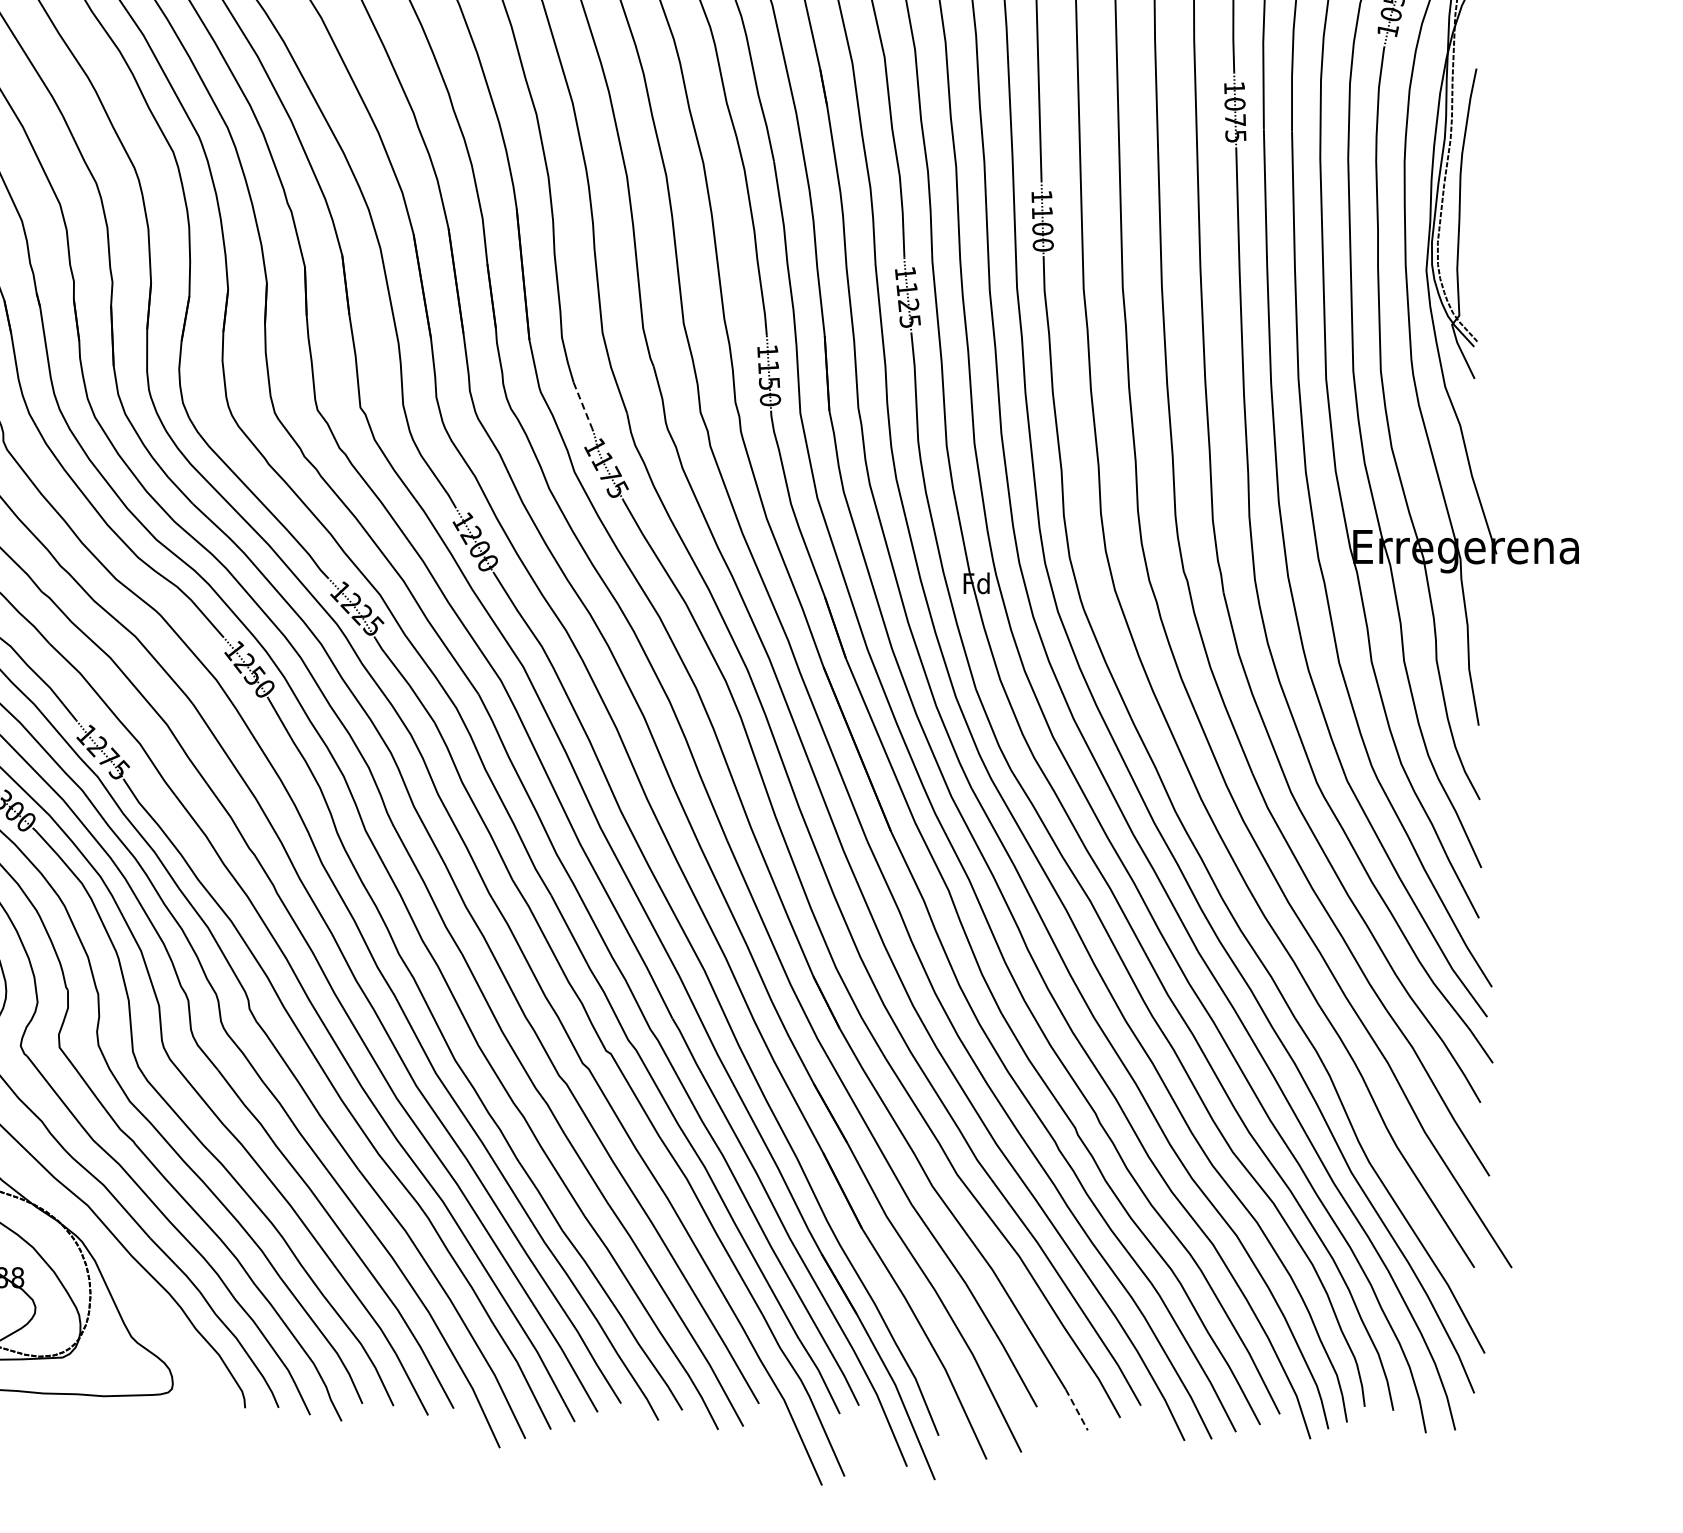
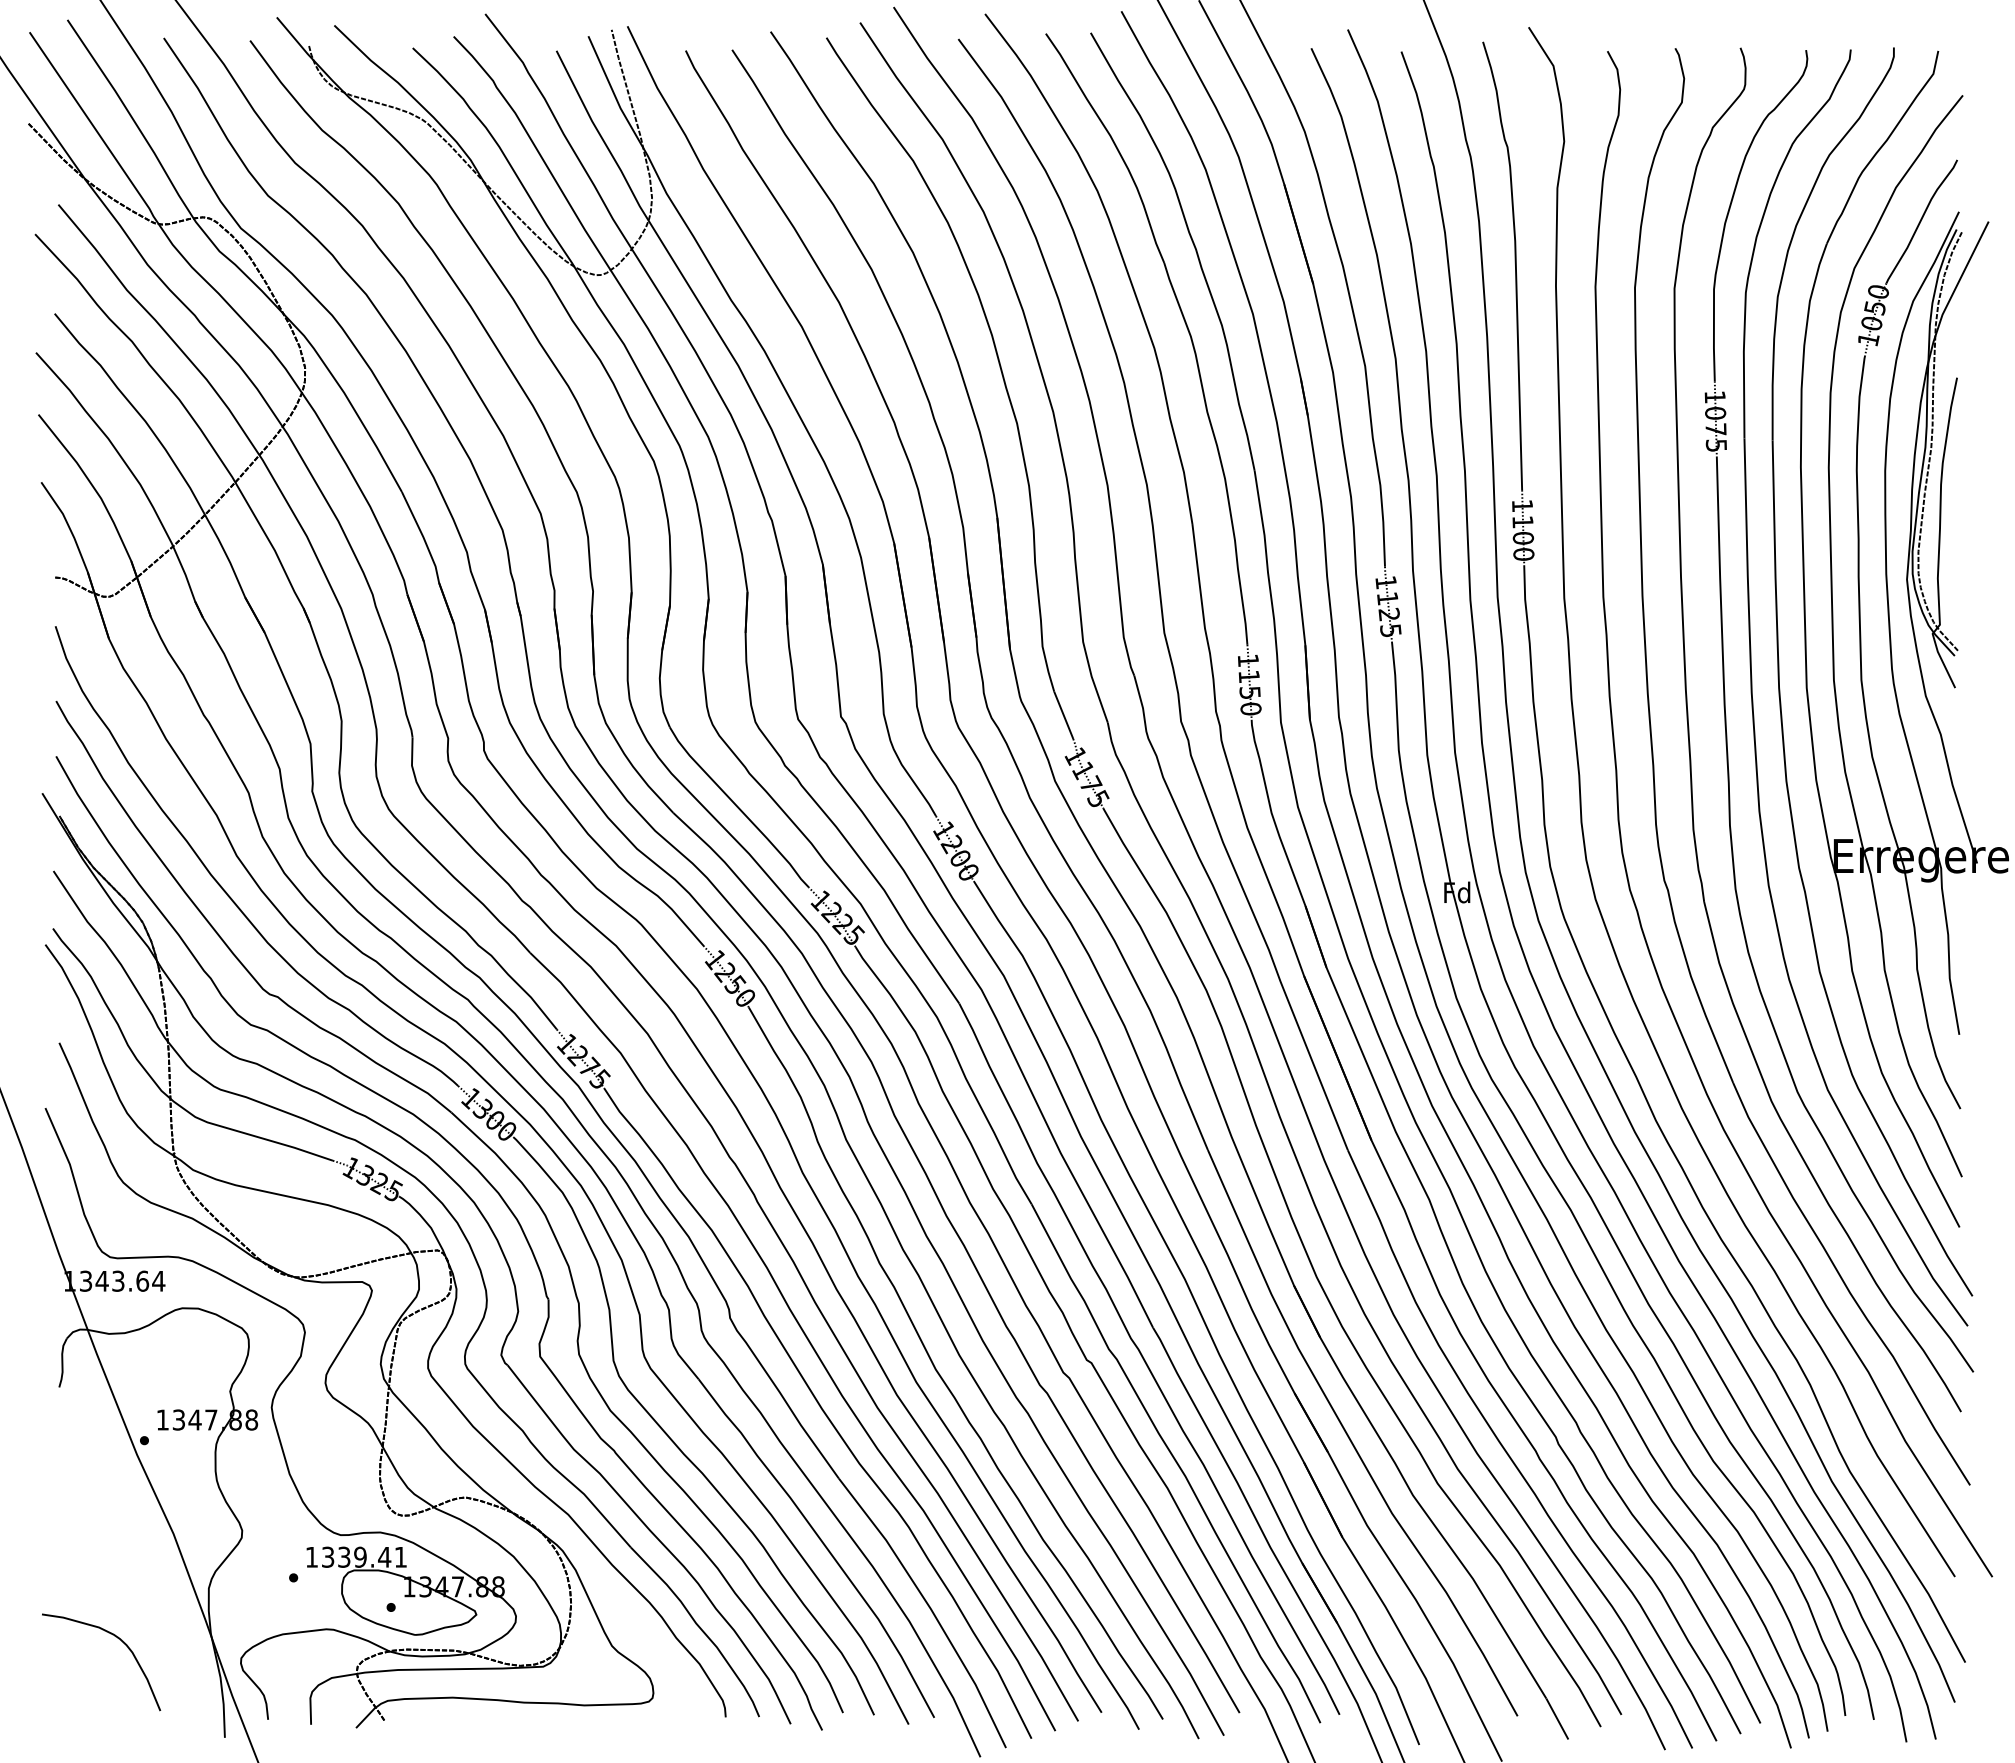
line: (583, 407) -> (1064, 716), dashed -> solid
line: (1076, 1410) -> (1557, 1719), dashed -> solid

